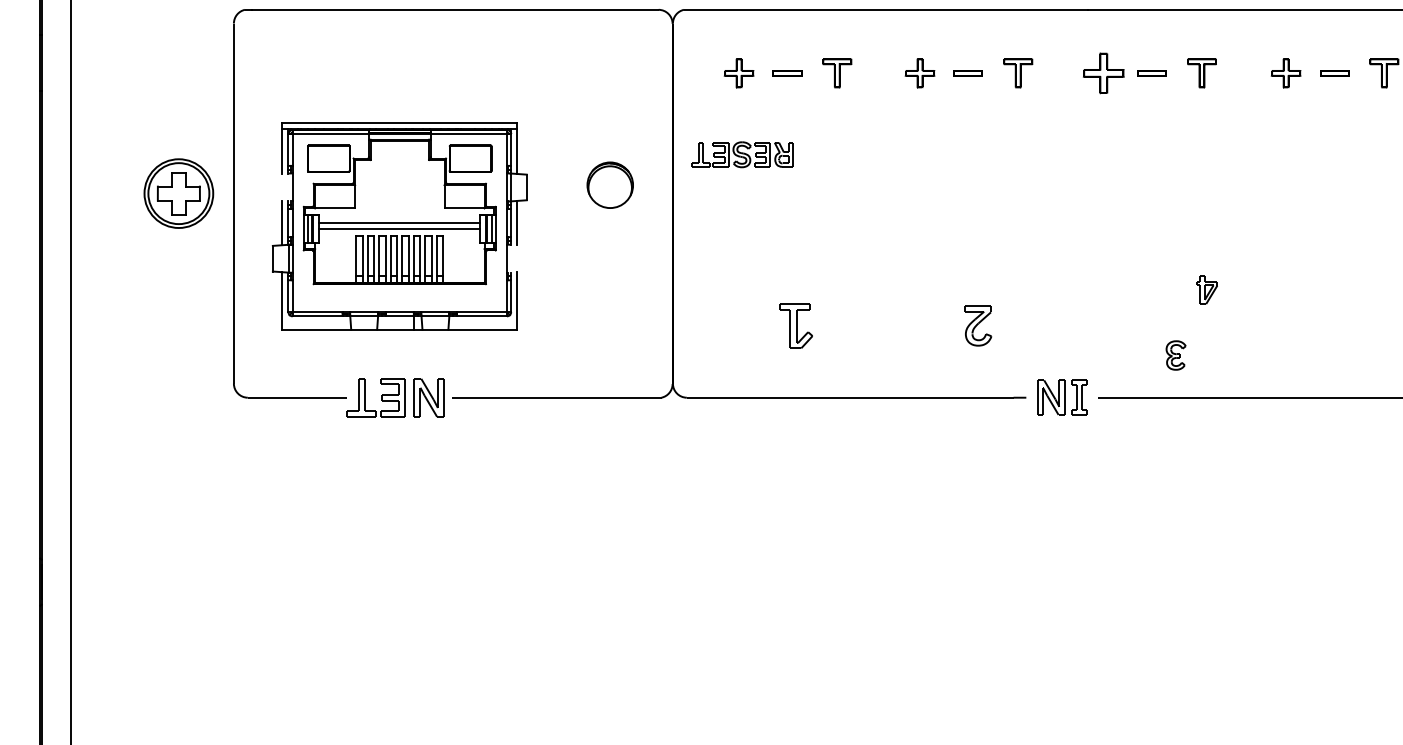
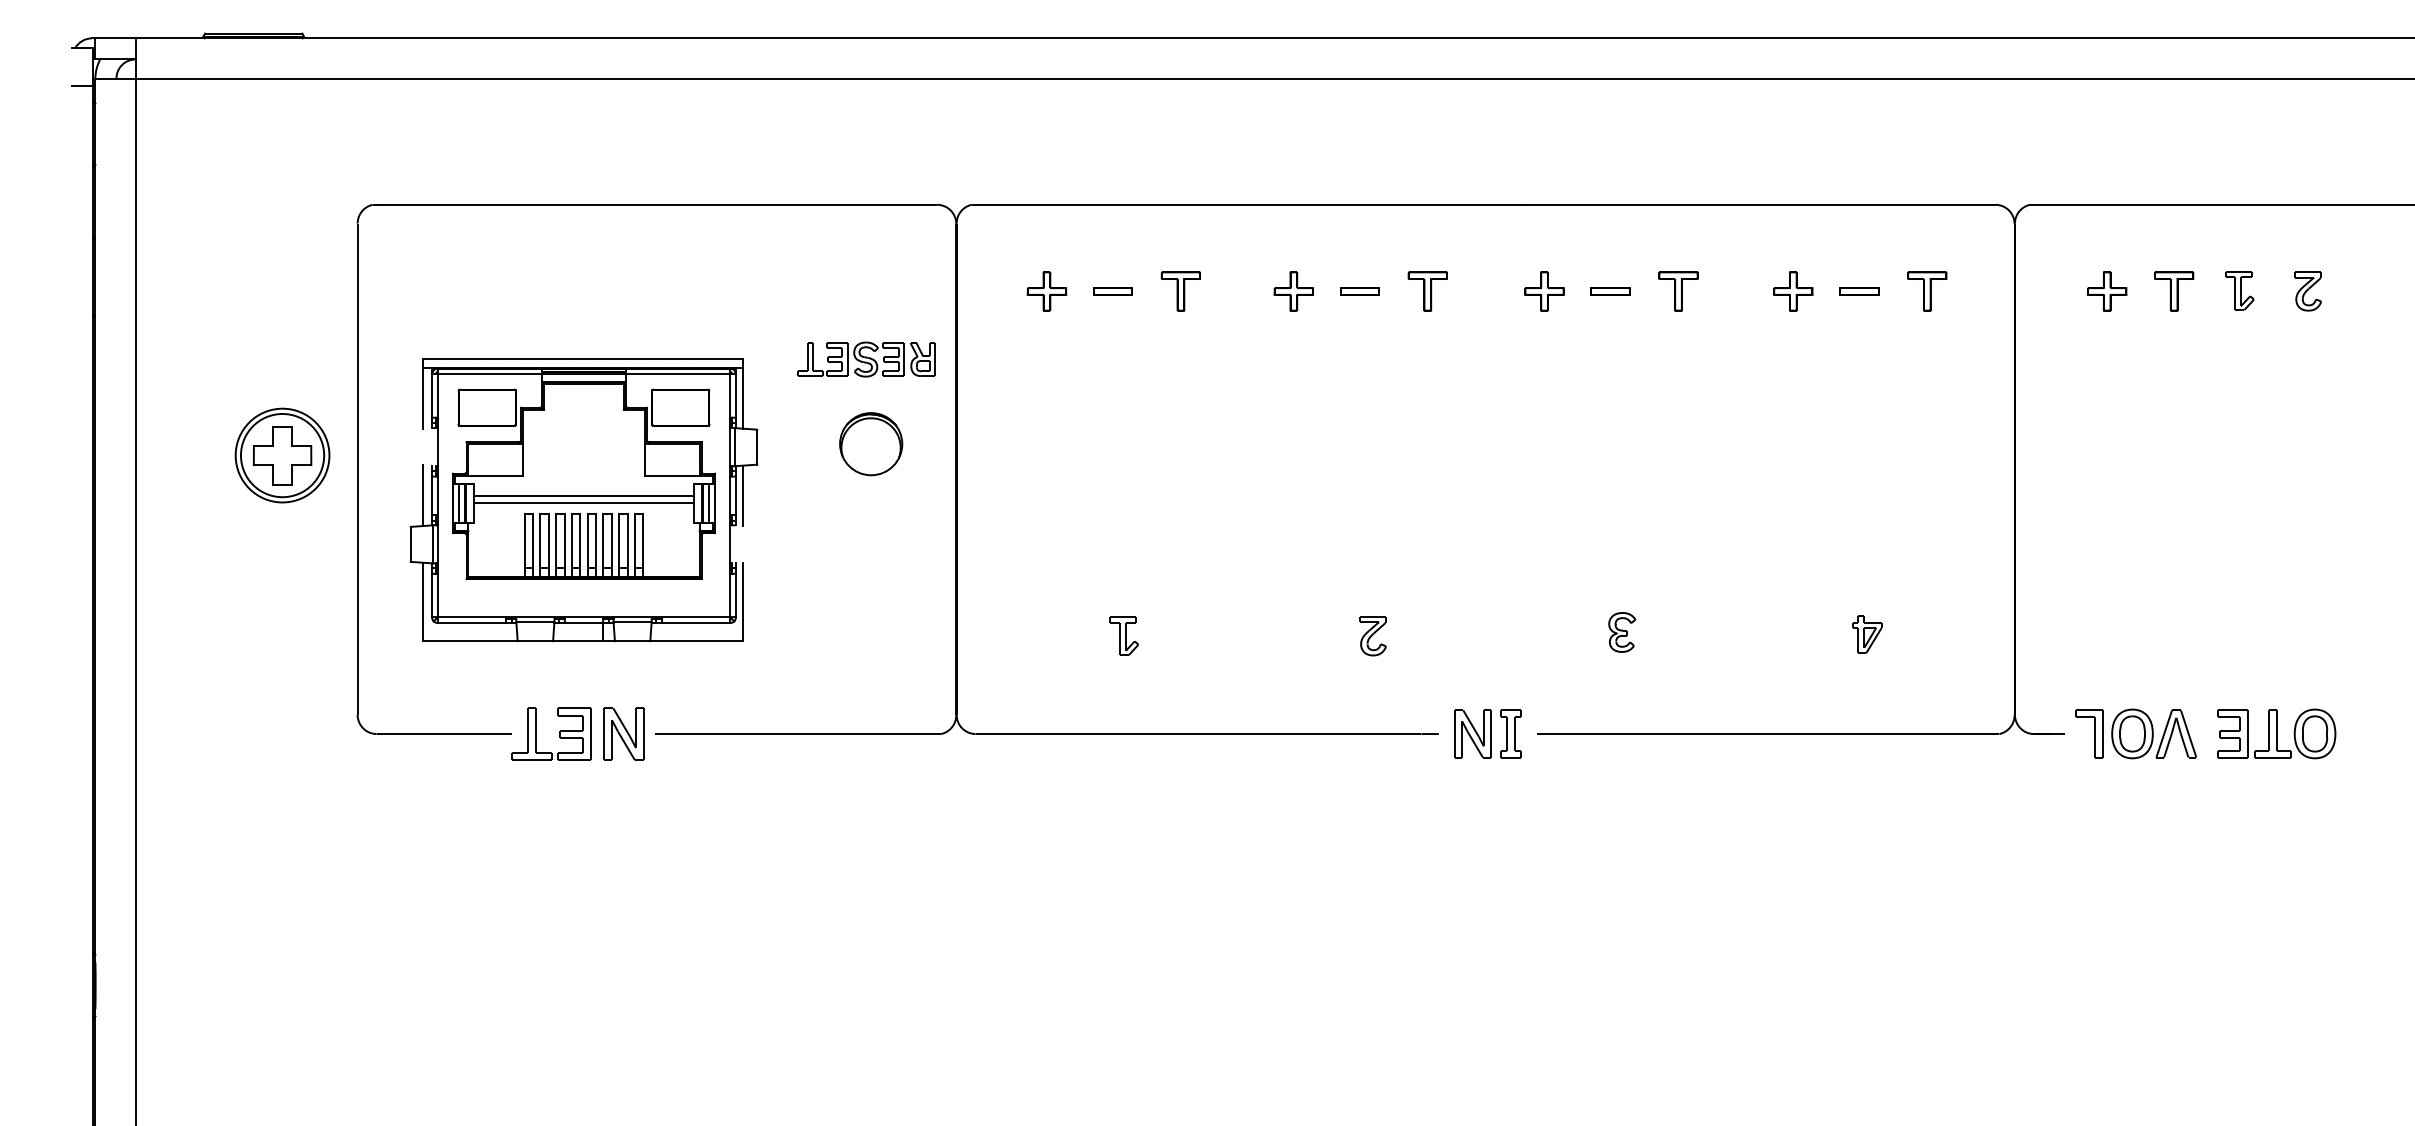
part: (1103, 73) -> (1544, 291), size x0.71
part: (742, 154) -> (866, 359), moved
part: (1207, 290) -> (1867, 634), moved
part: (795, 325) -> (1123, 635), size x0.62
part: (977, 326) -> (1372, 636), size x0.71
part: (1175, 355) -> (1621, 632), moved

